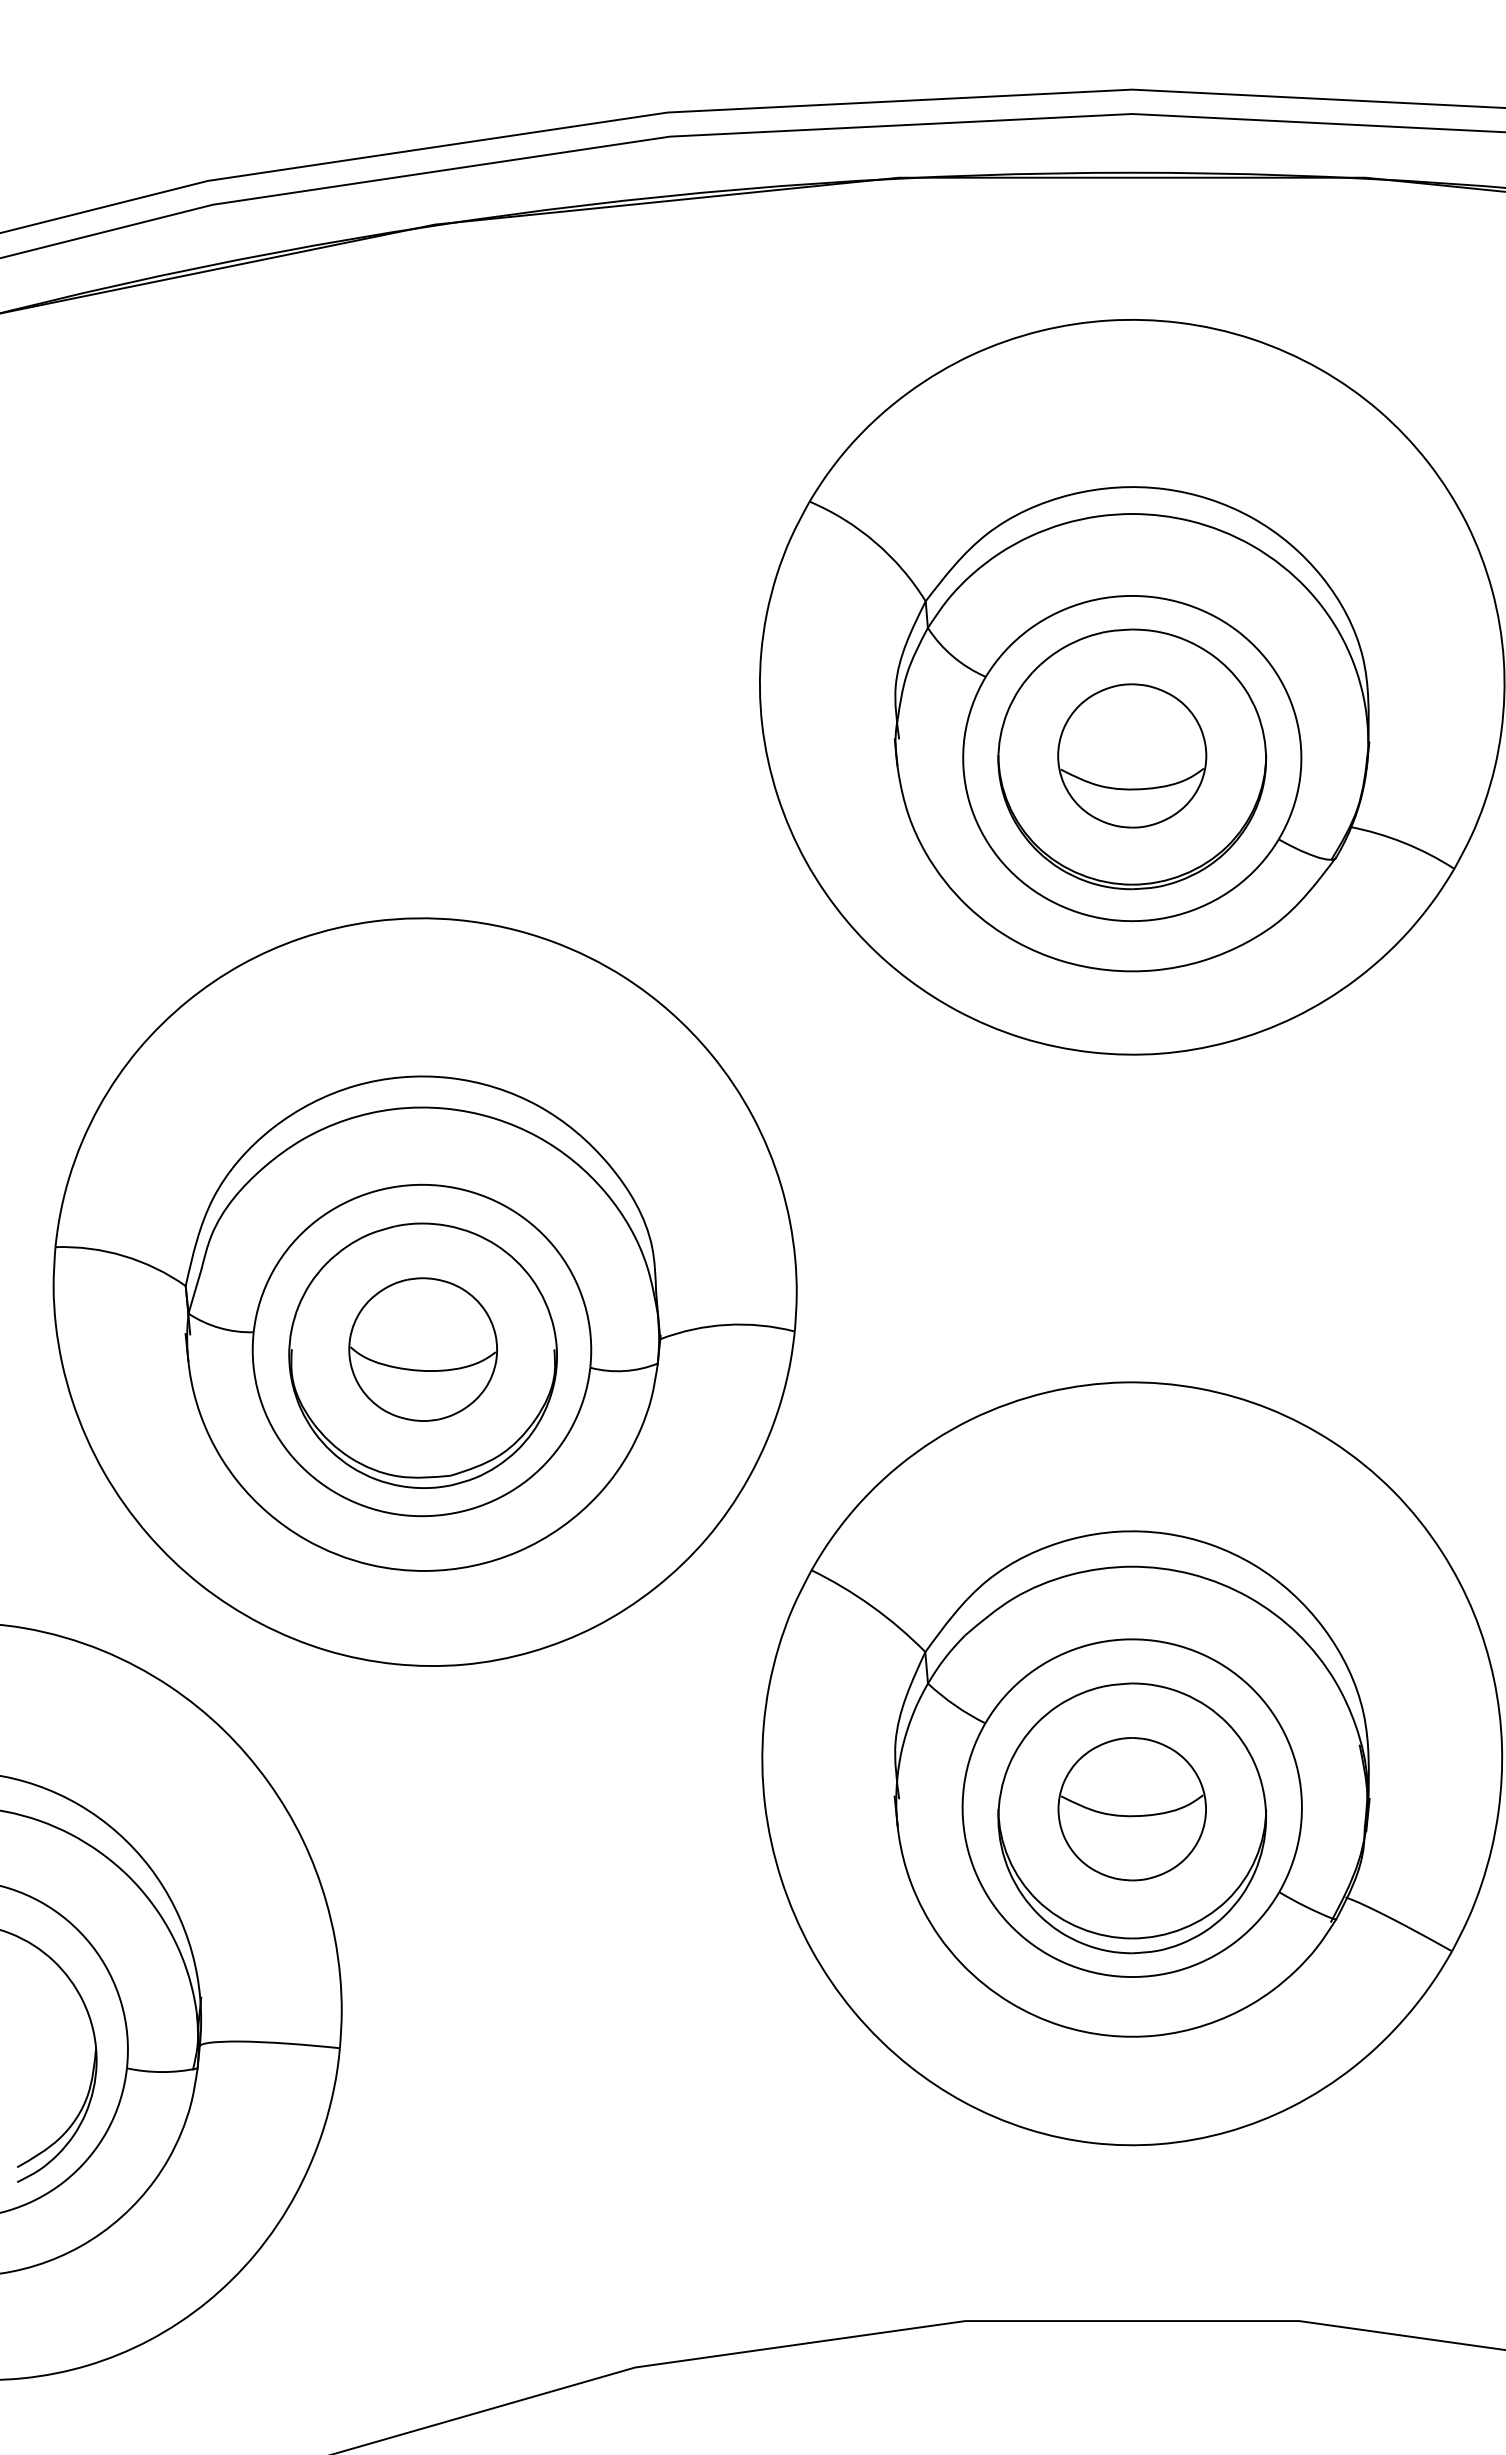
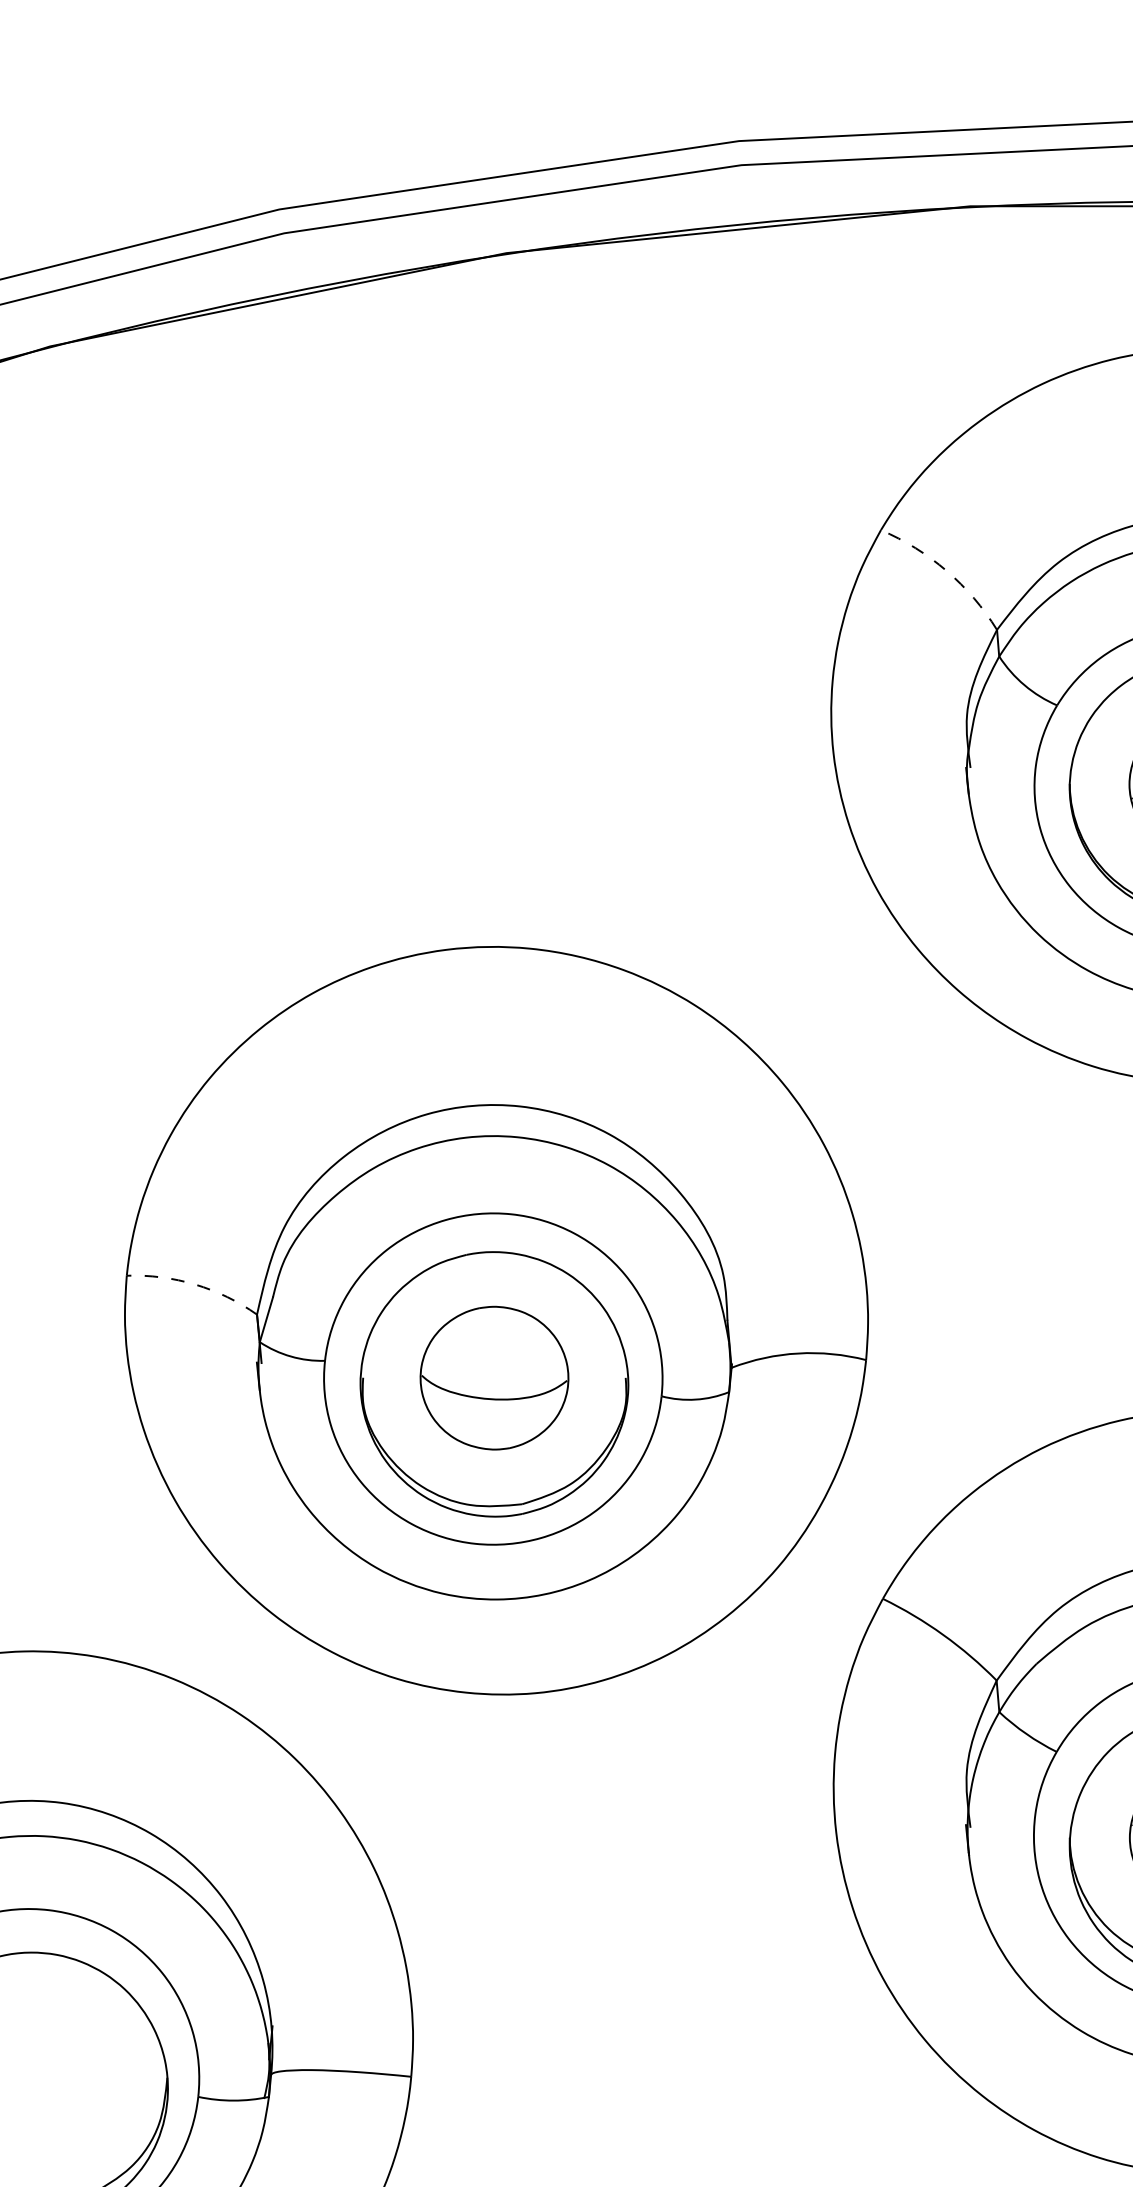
arc: (875, 542) -> (946, 571), solid -> dashed
arc: (123, 1255) -> (194, 1284), solid -> dashed

